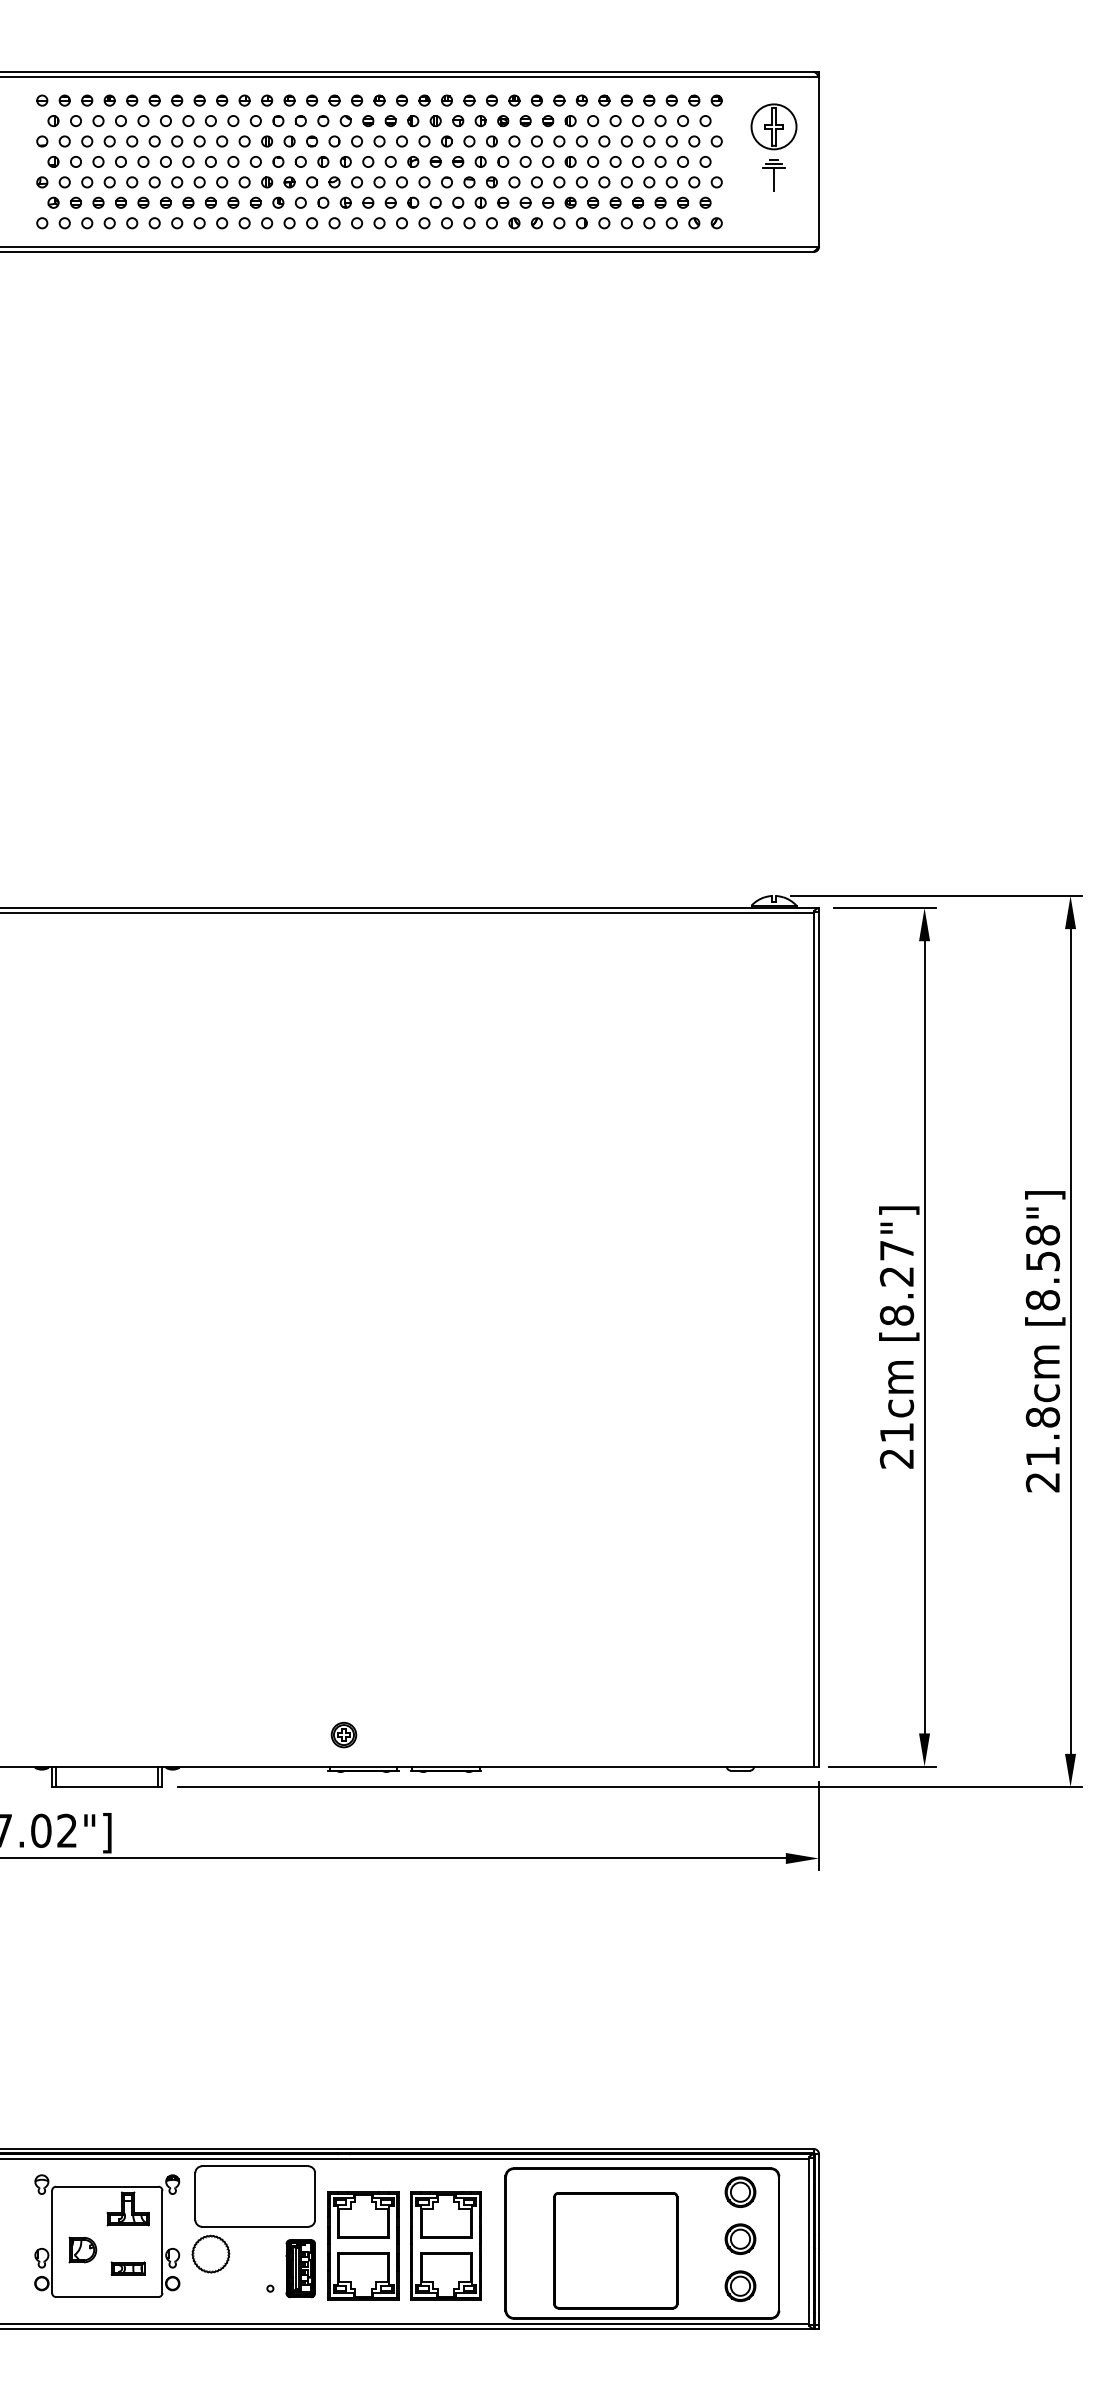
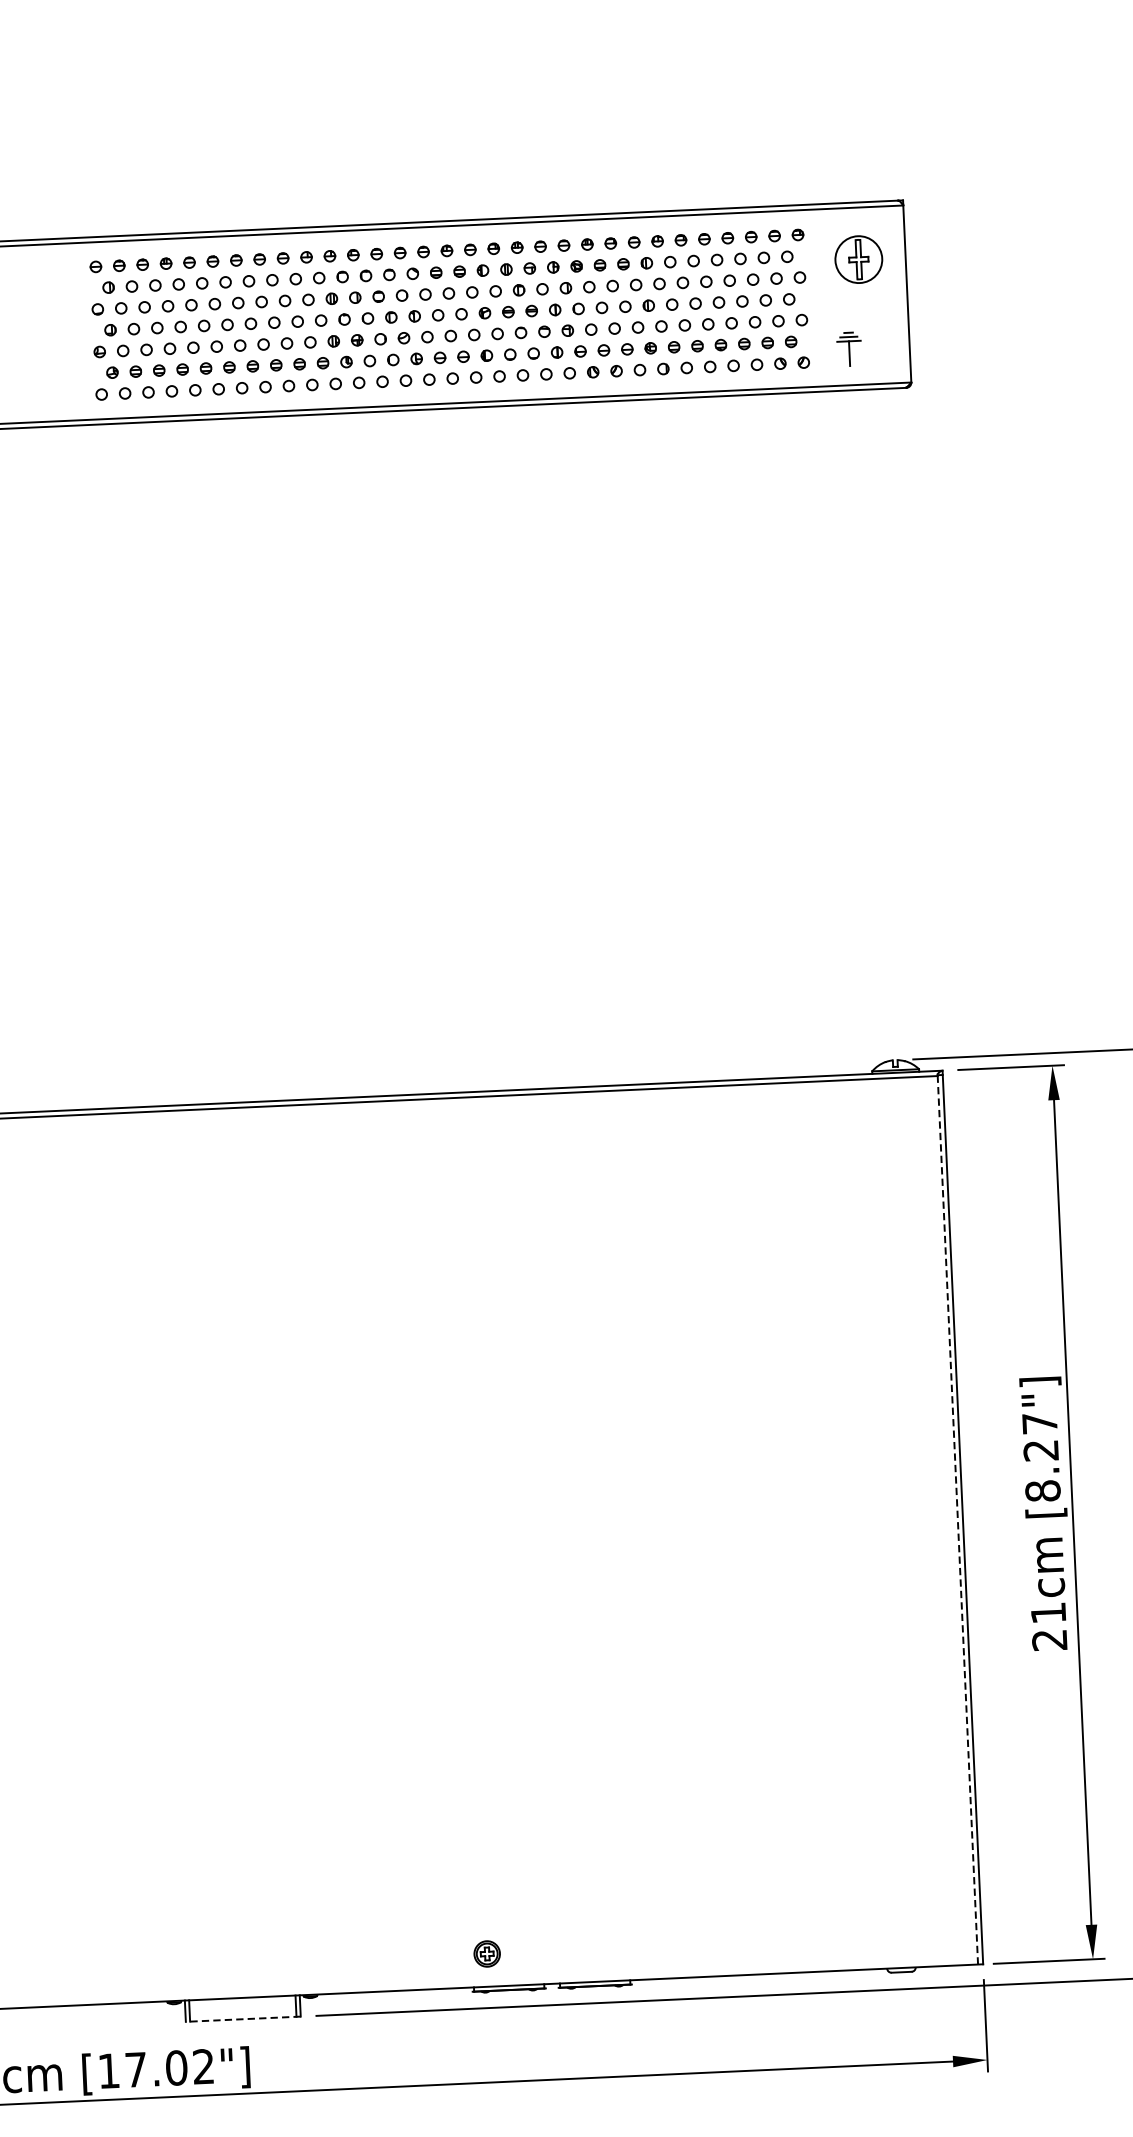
part: (773, 175) -> (848, 349), moved
line: (814, 1338) -> (958, 1518), solid -> dashed
line: (106, 1787) -> (242, 2019), solid -> dashed

